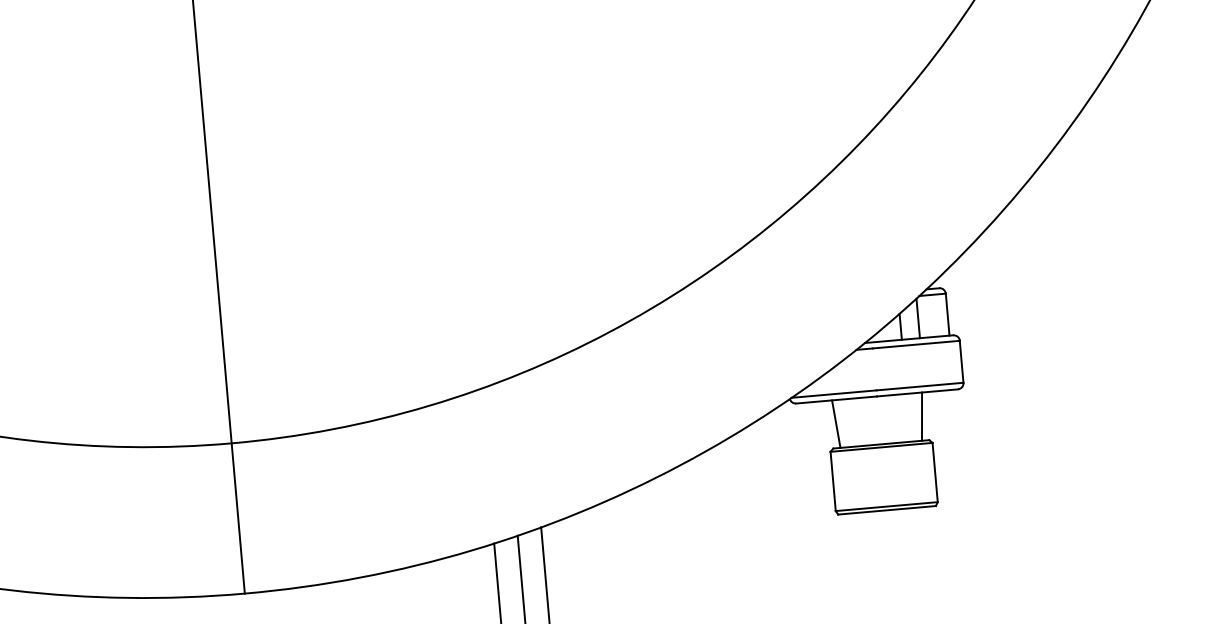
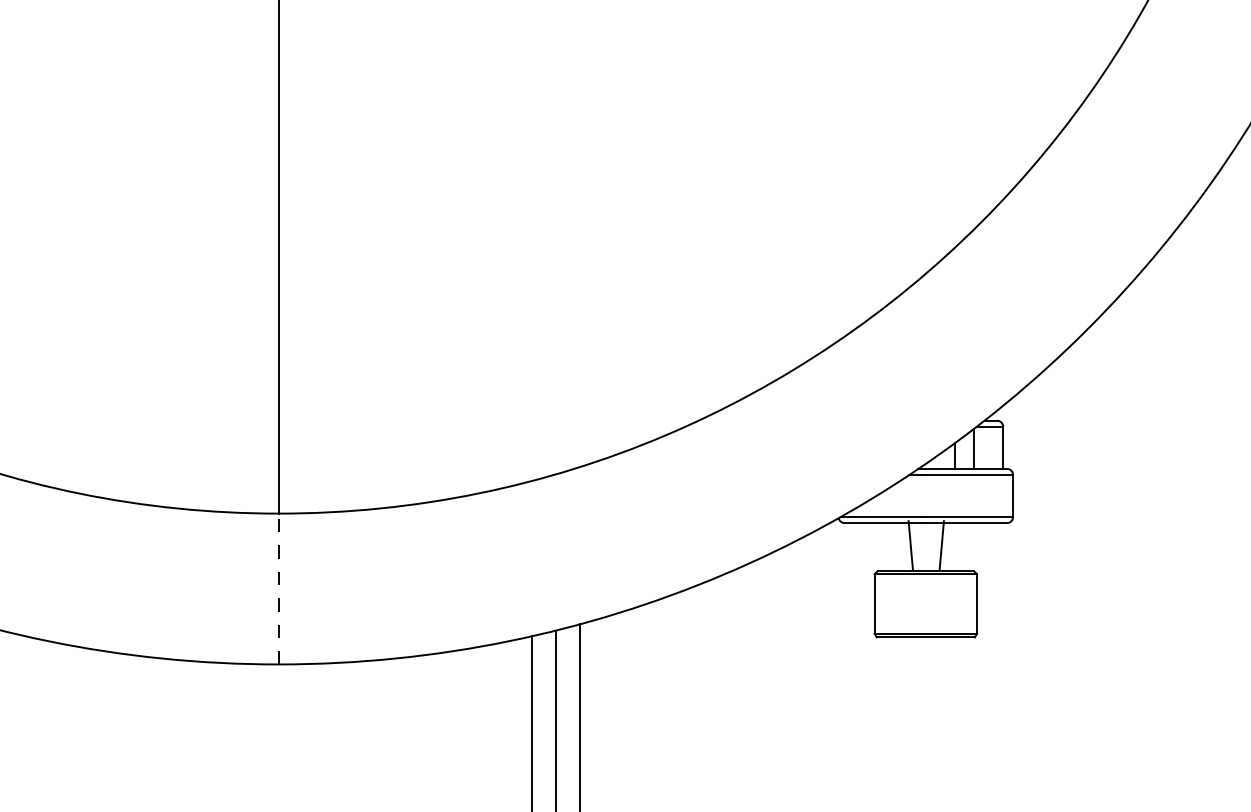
line: (921, 417) -> (941, 545), moved
line: (836, 424) -> (910, 545), moved
line: (237, 517) -> (278, 588), solid -> dashed

